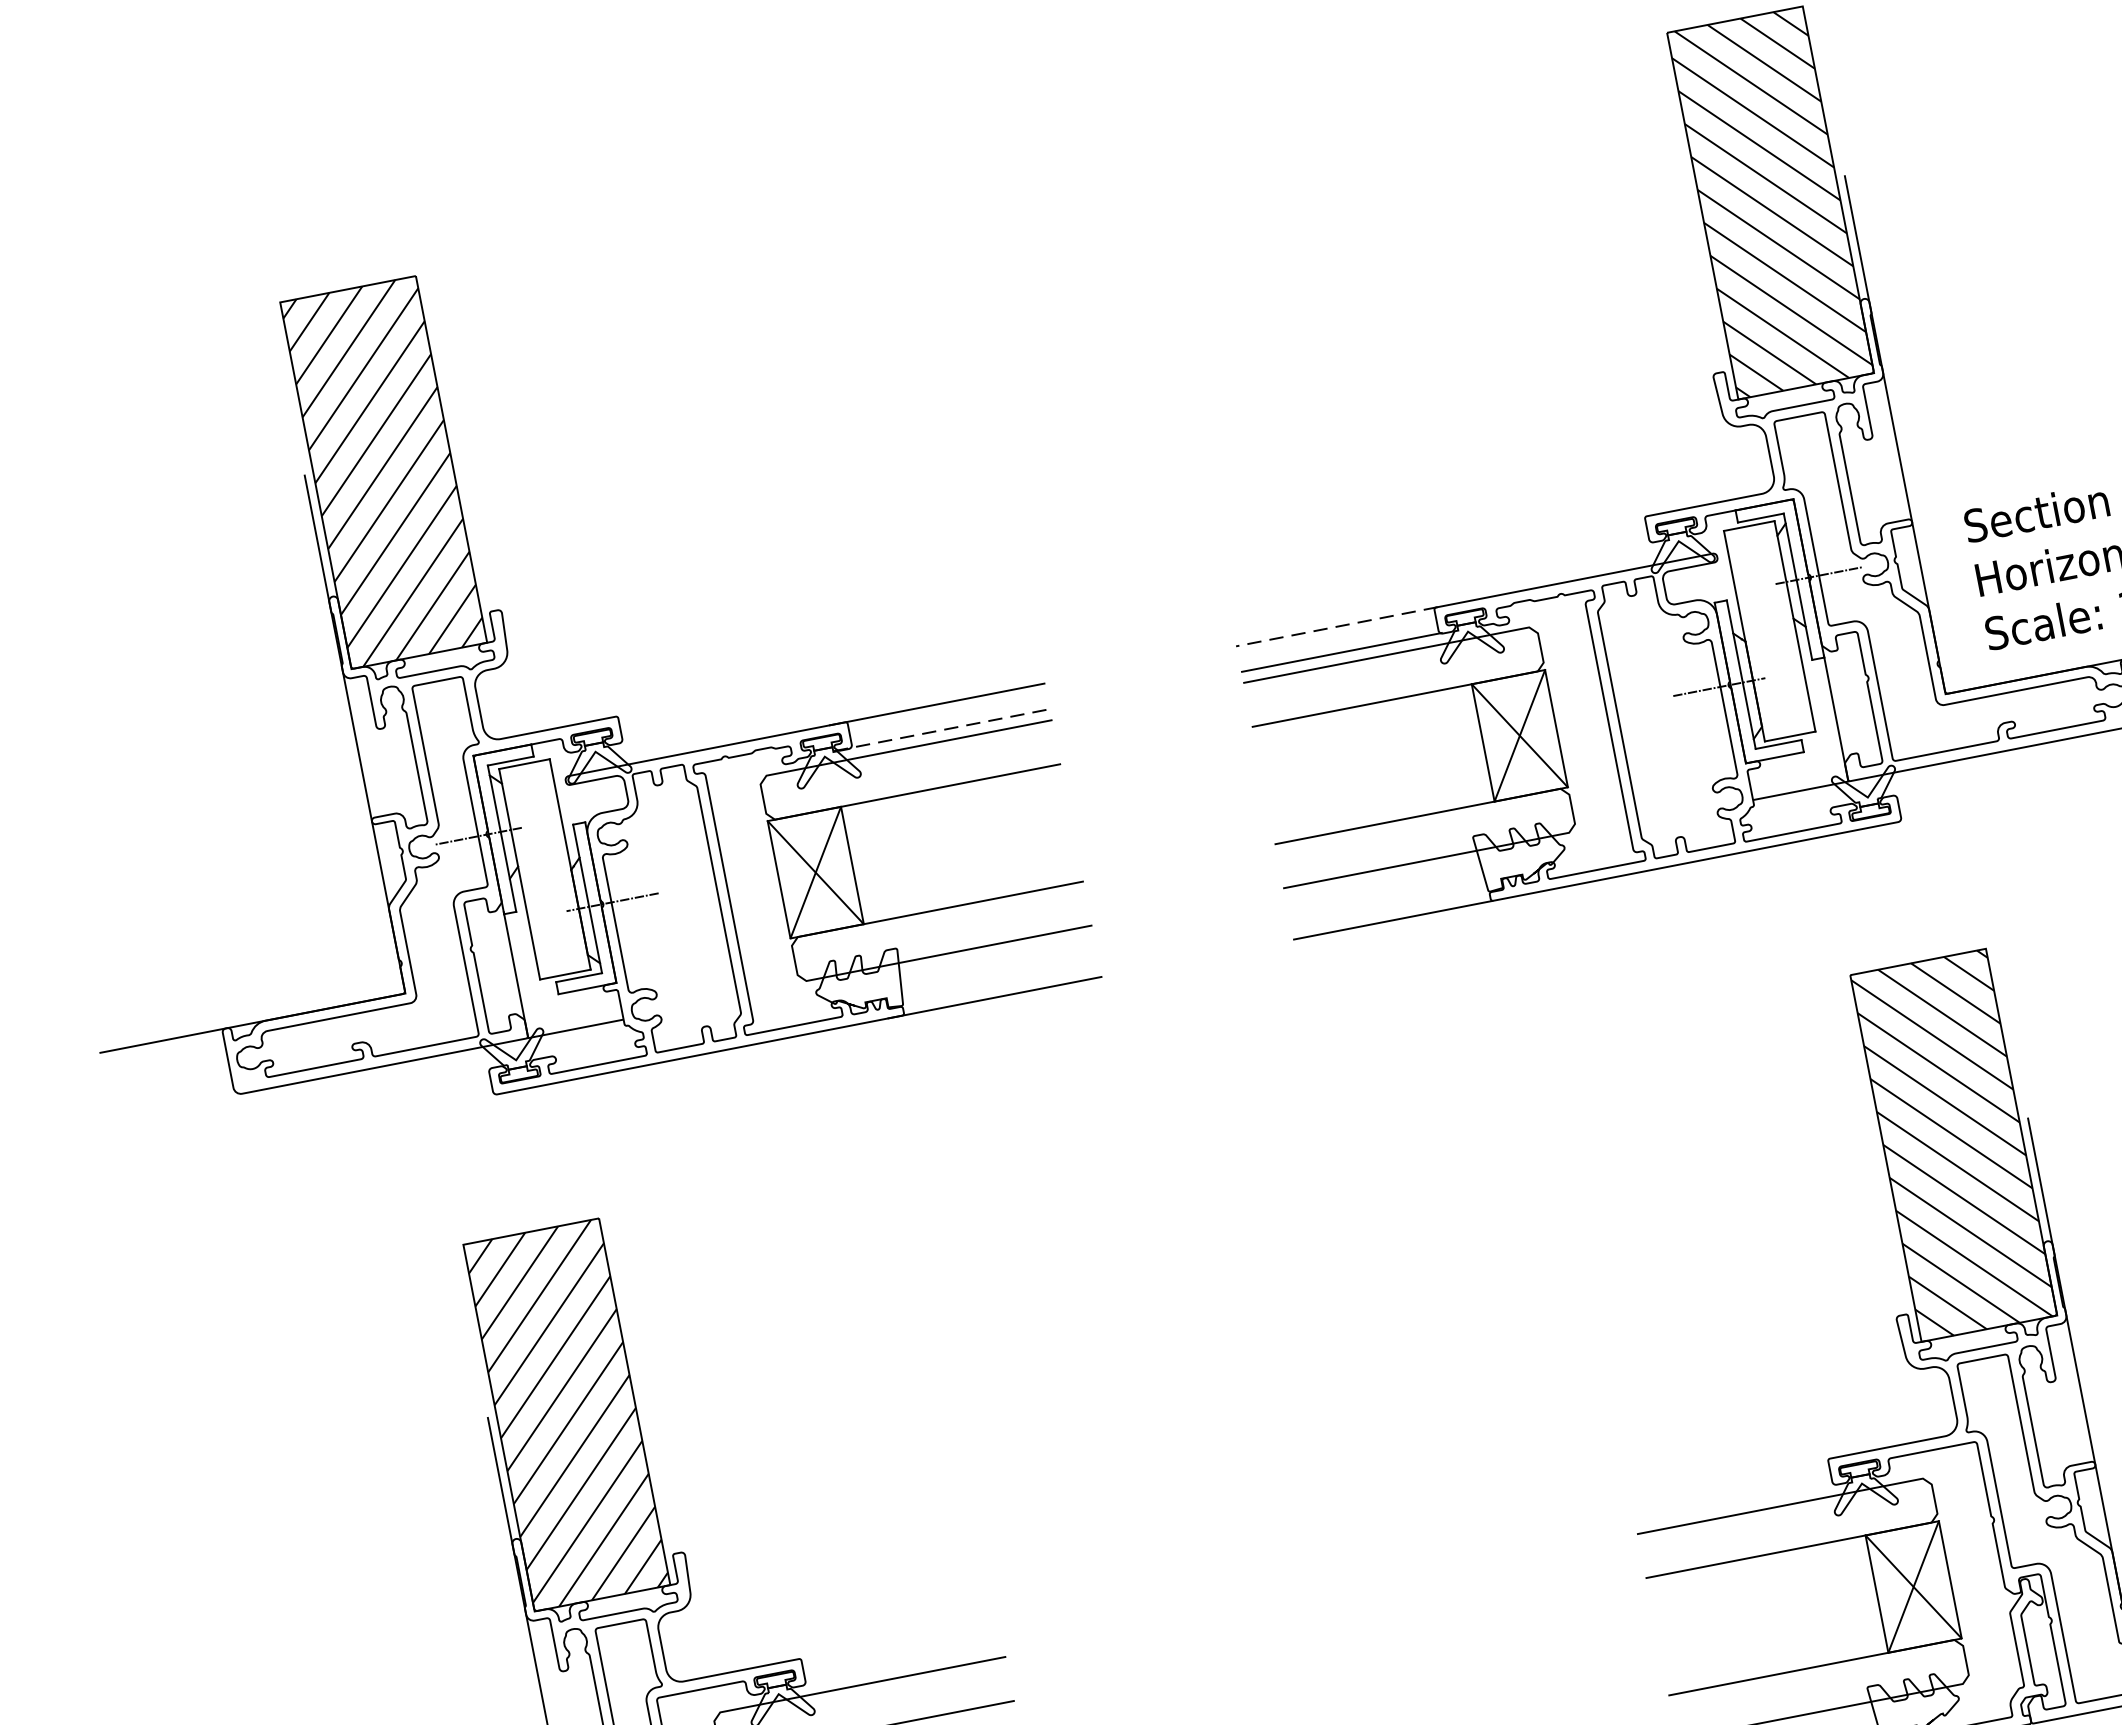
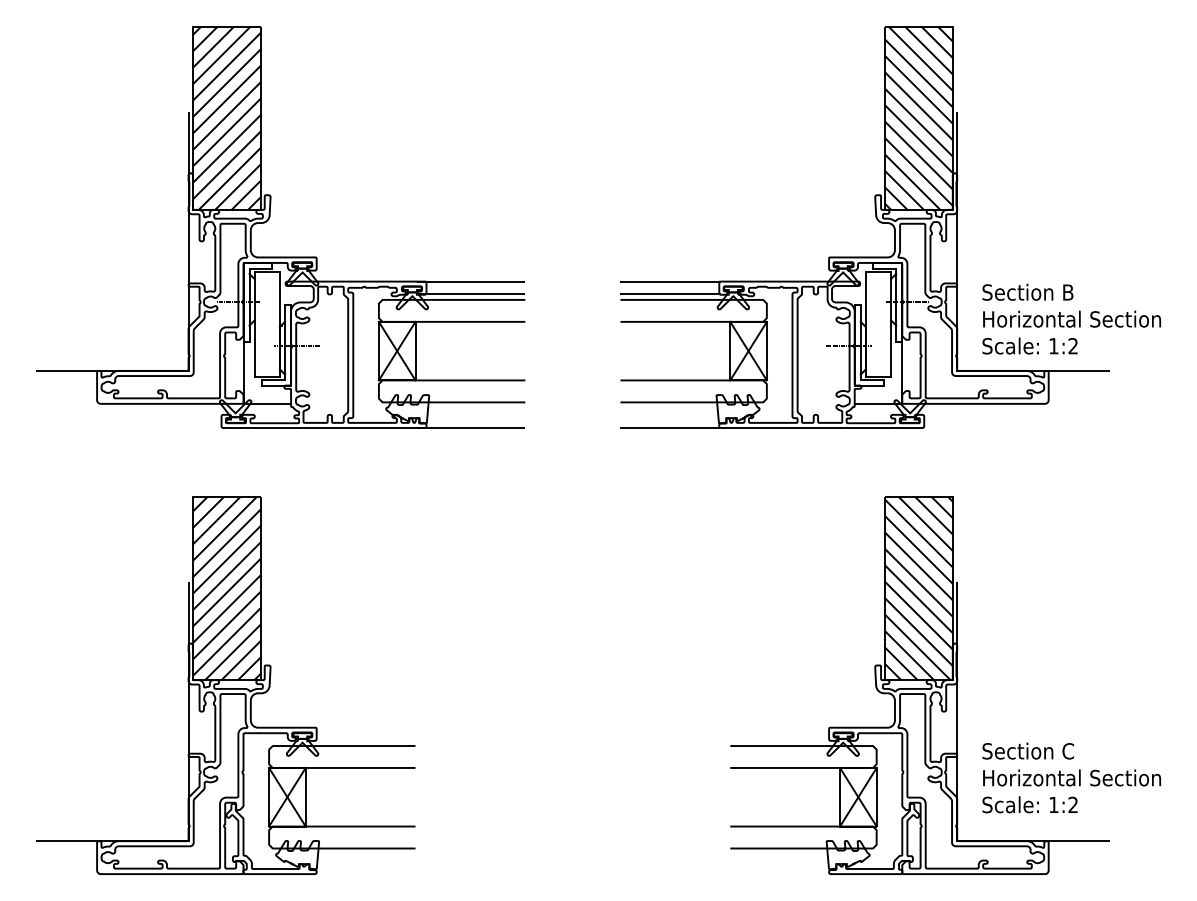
line: (1336, 626) -> (670, 281), dashed -> solid
line: (942, 730) -> (471, 294), dashed -> solid

